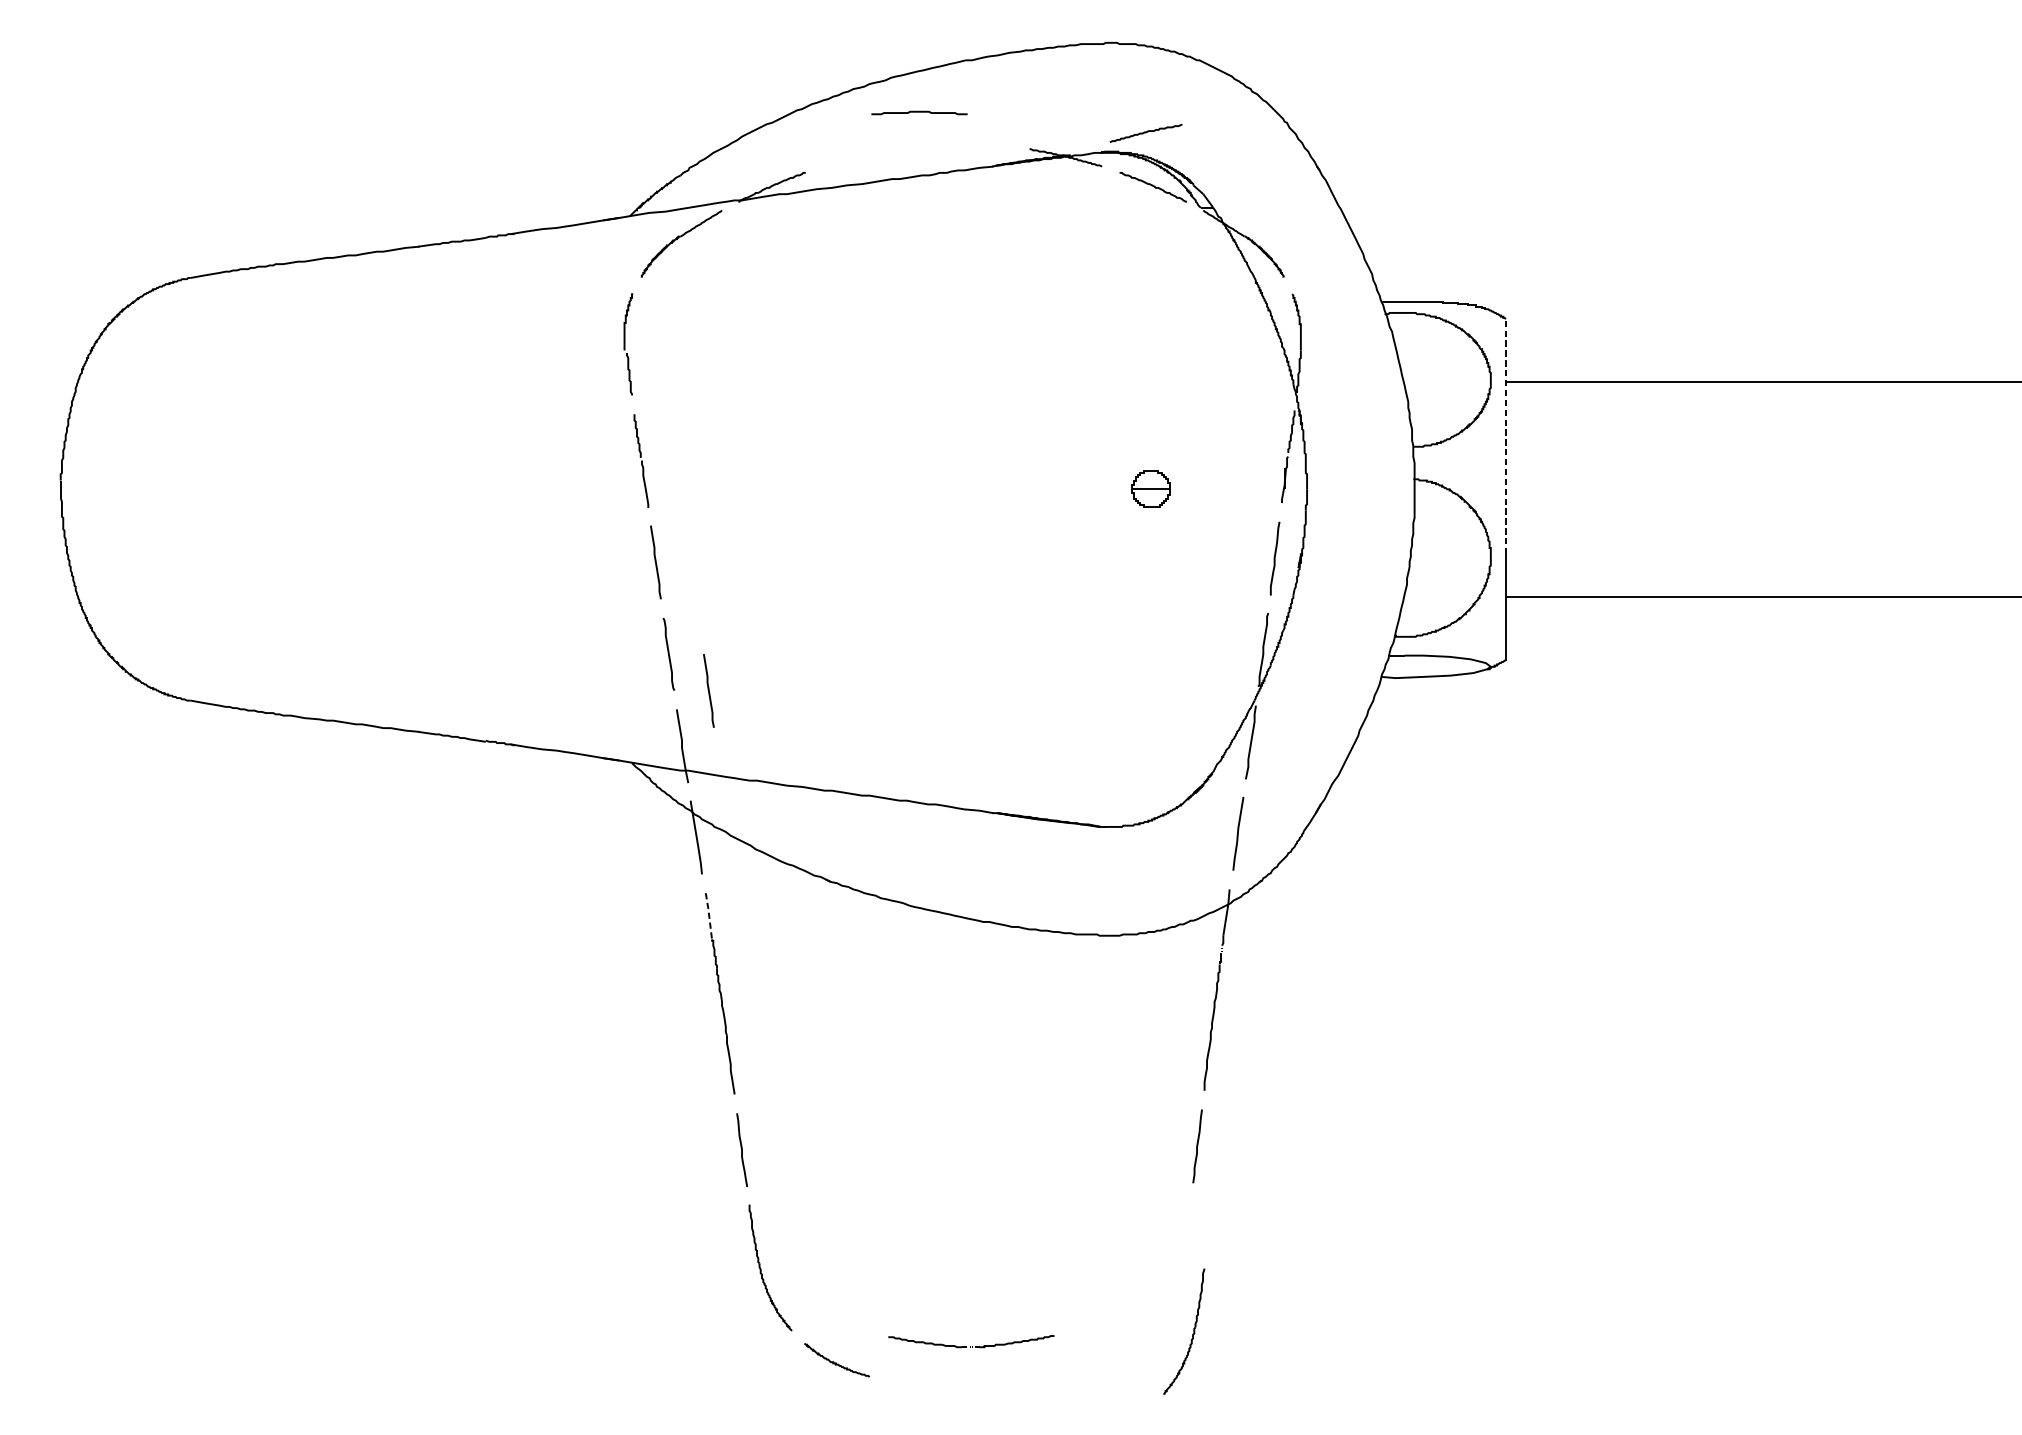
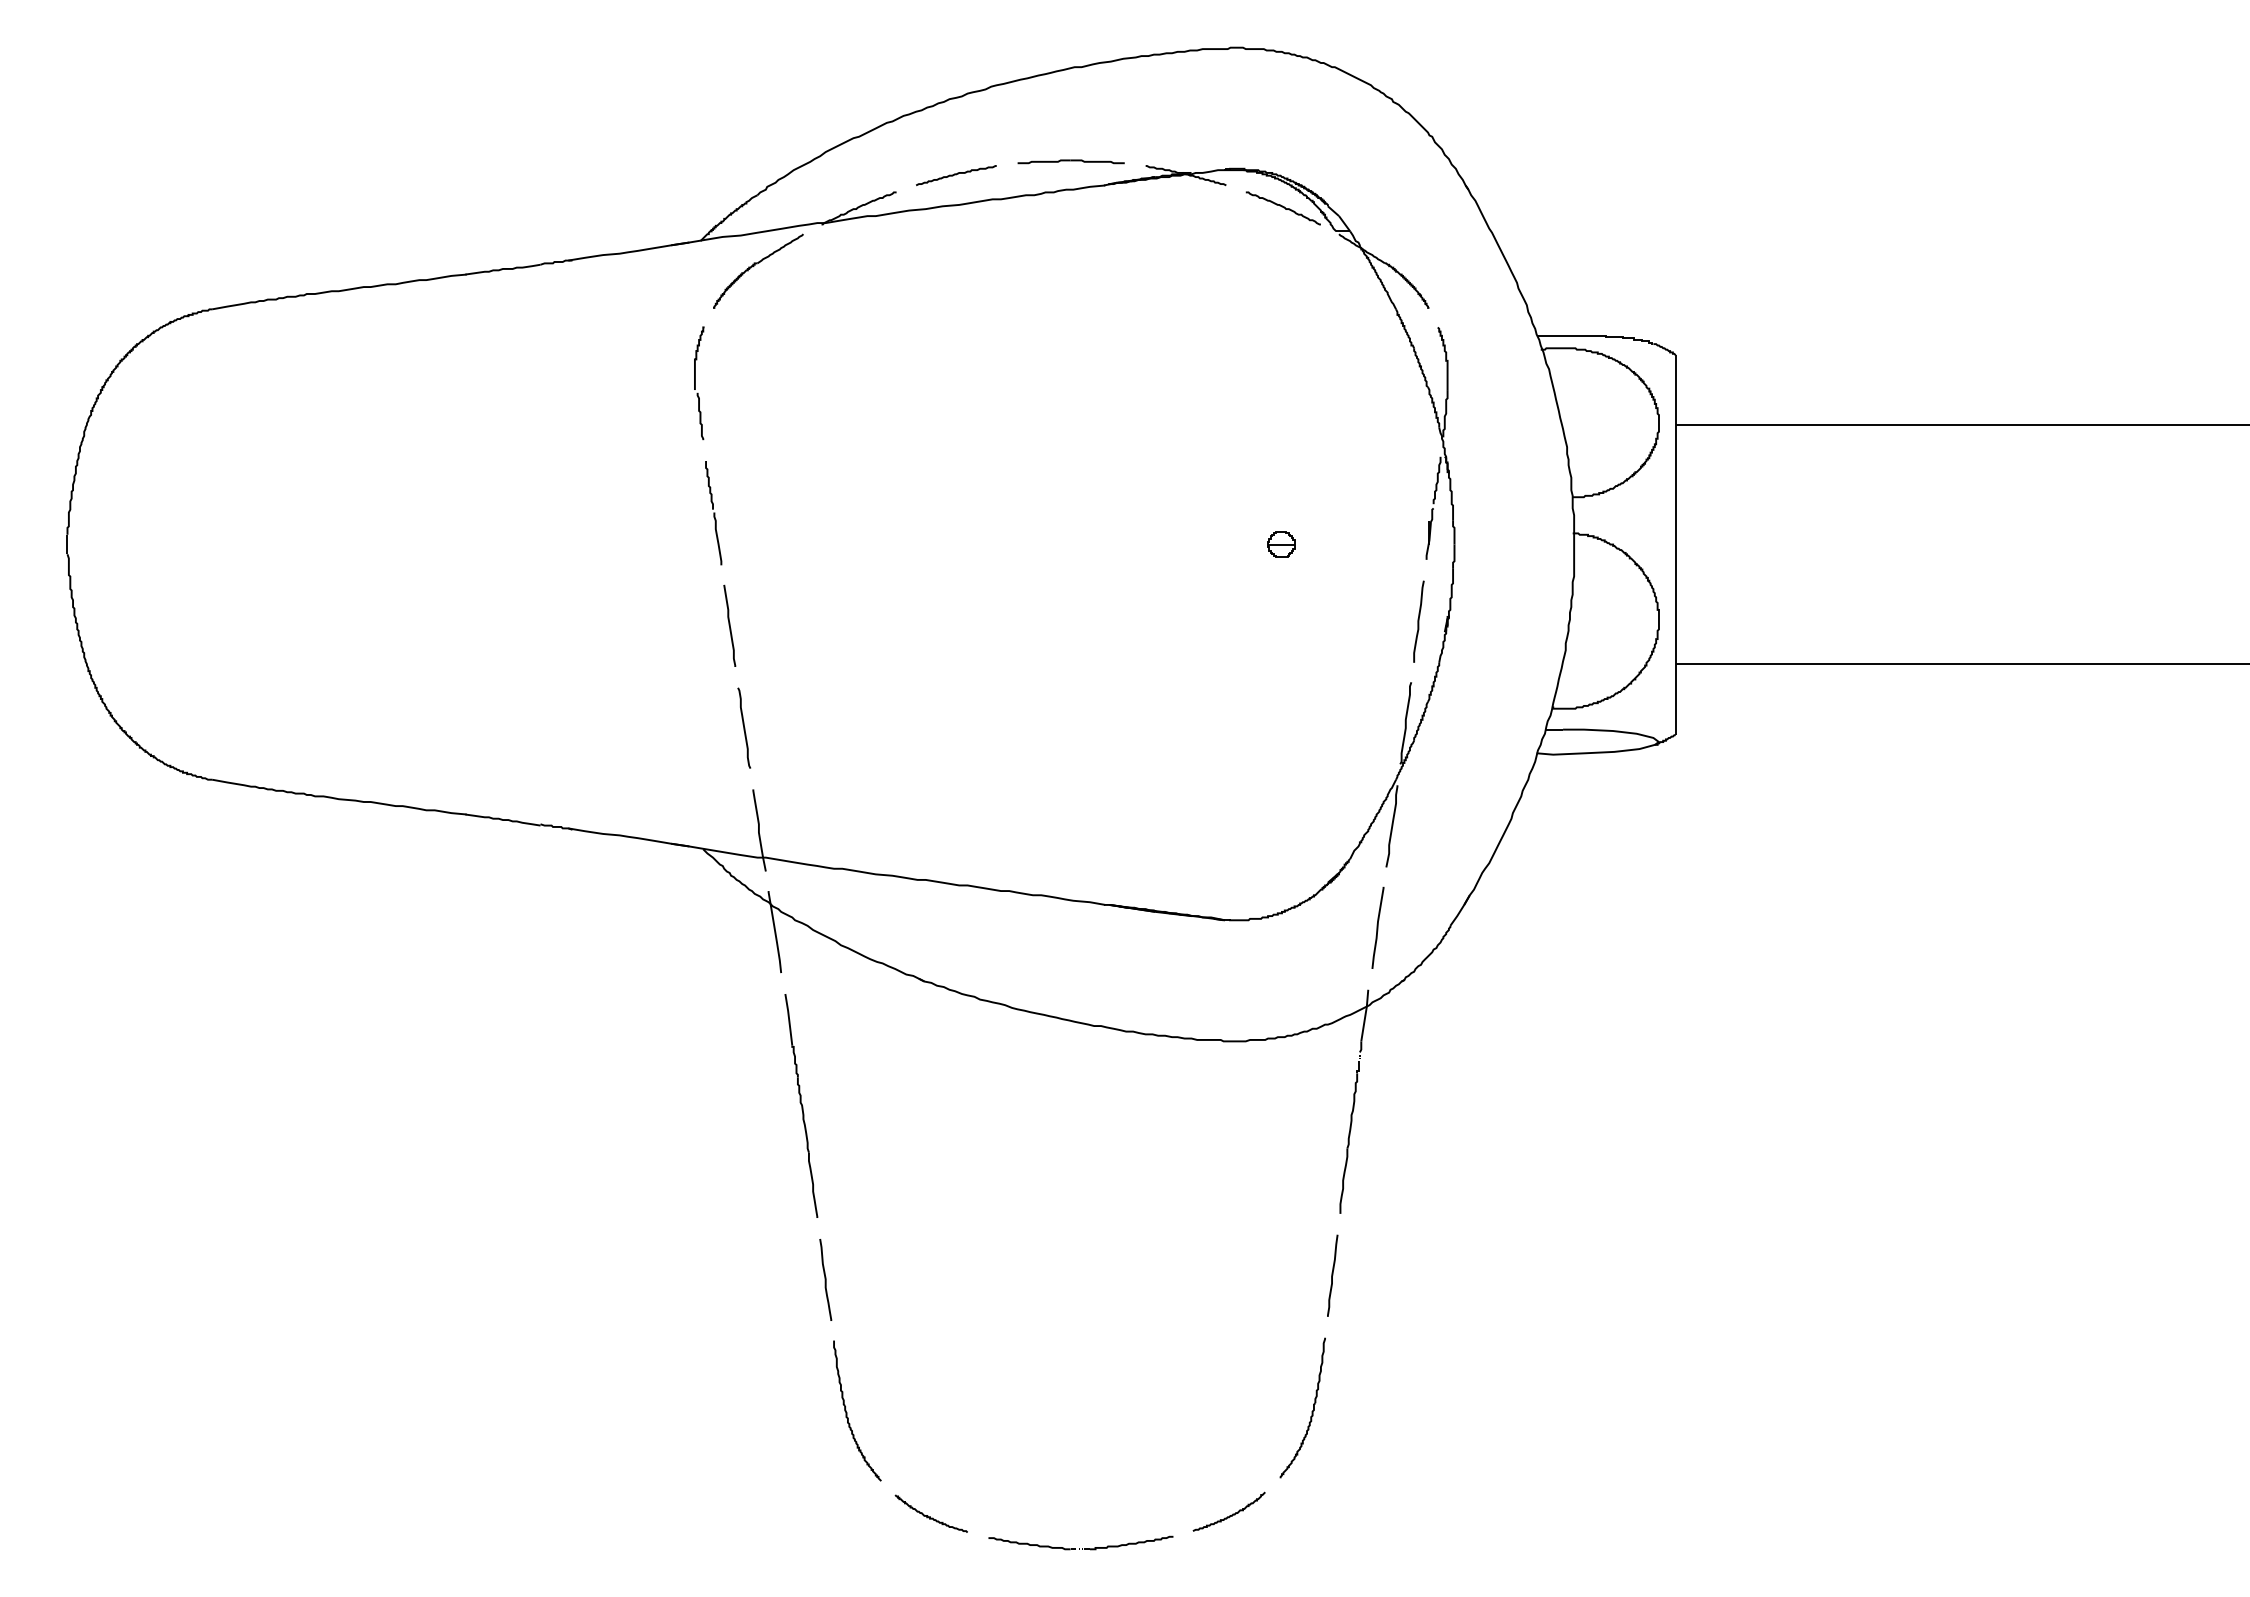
part: (918, 112) -> (1070, 161), moved
curve: (1146, 133) -> (956, 175), moved
line: (1505, 437) -> (1675, 486), dashed -> solid
part: (1151, 489) -> (1281, 544), size x0.62
line: (708, 690) -> (788, 768), removed
line: (709, 916) -> (789, 1019), dashed -> solid
part: (1192, 1334) -> (1311, 1411), moved
part: (970, 1346) -> (1079, 1548), moved
curve: (1104, 1361) -> (1229, 1515), added

